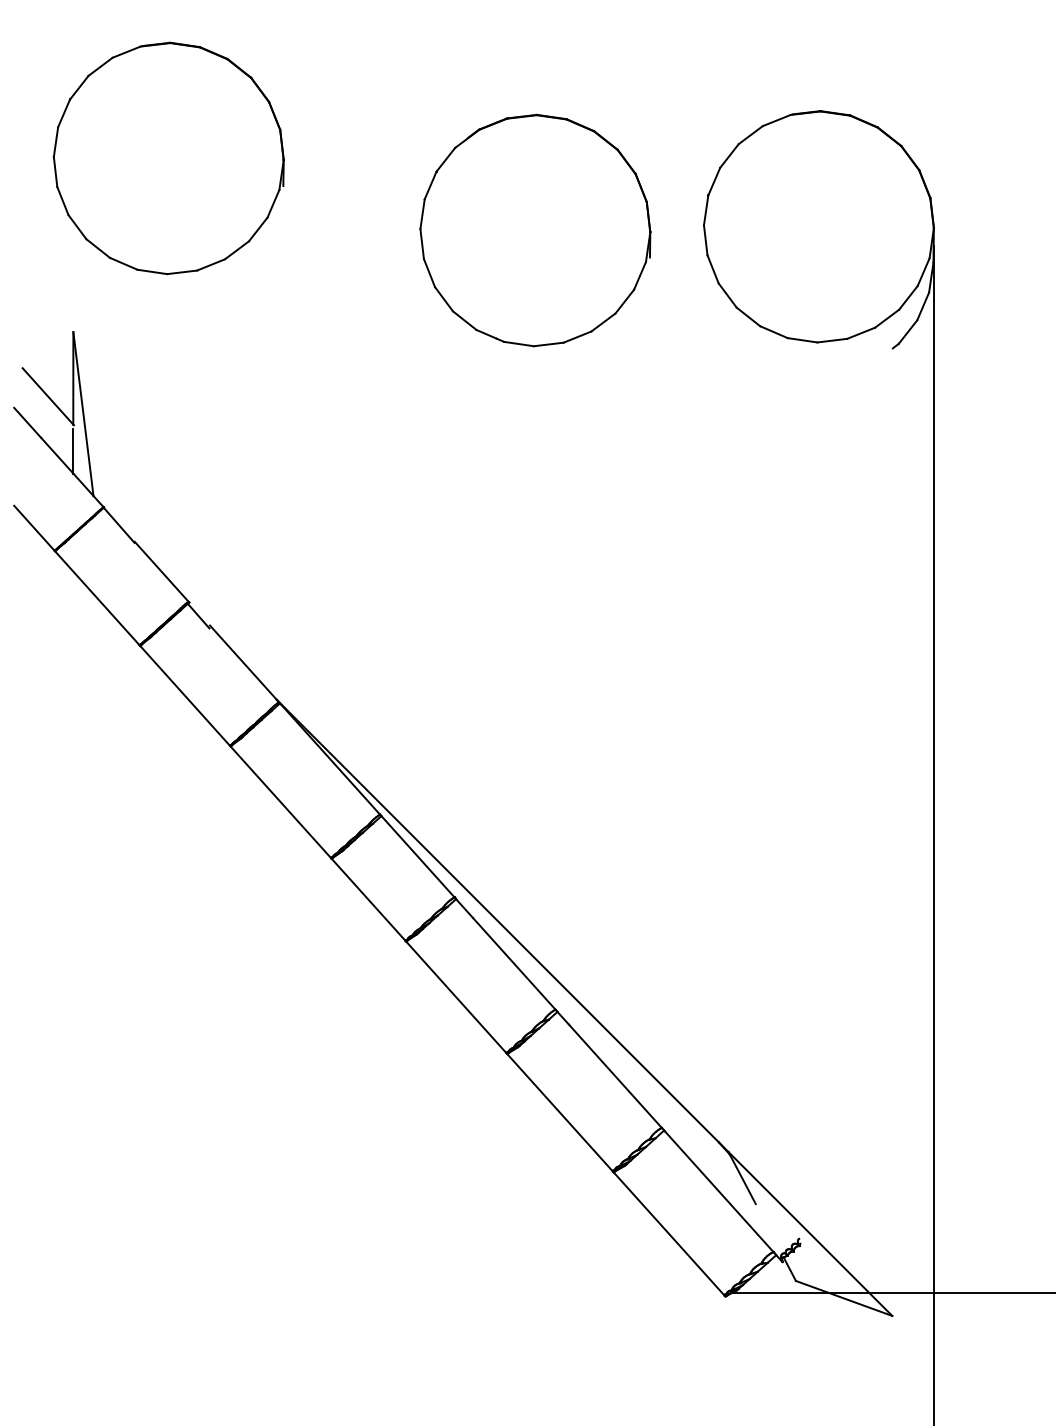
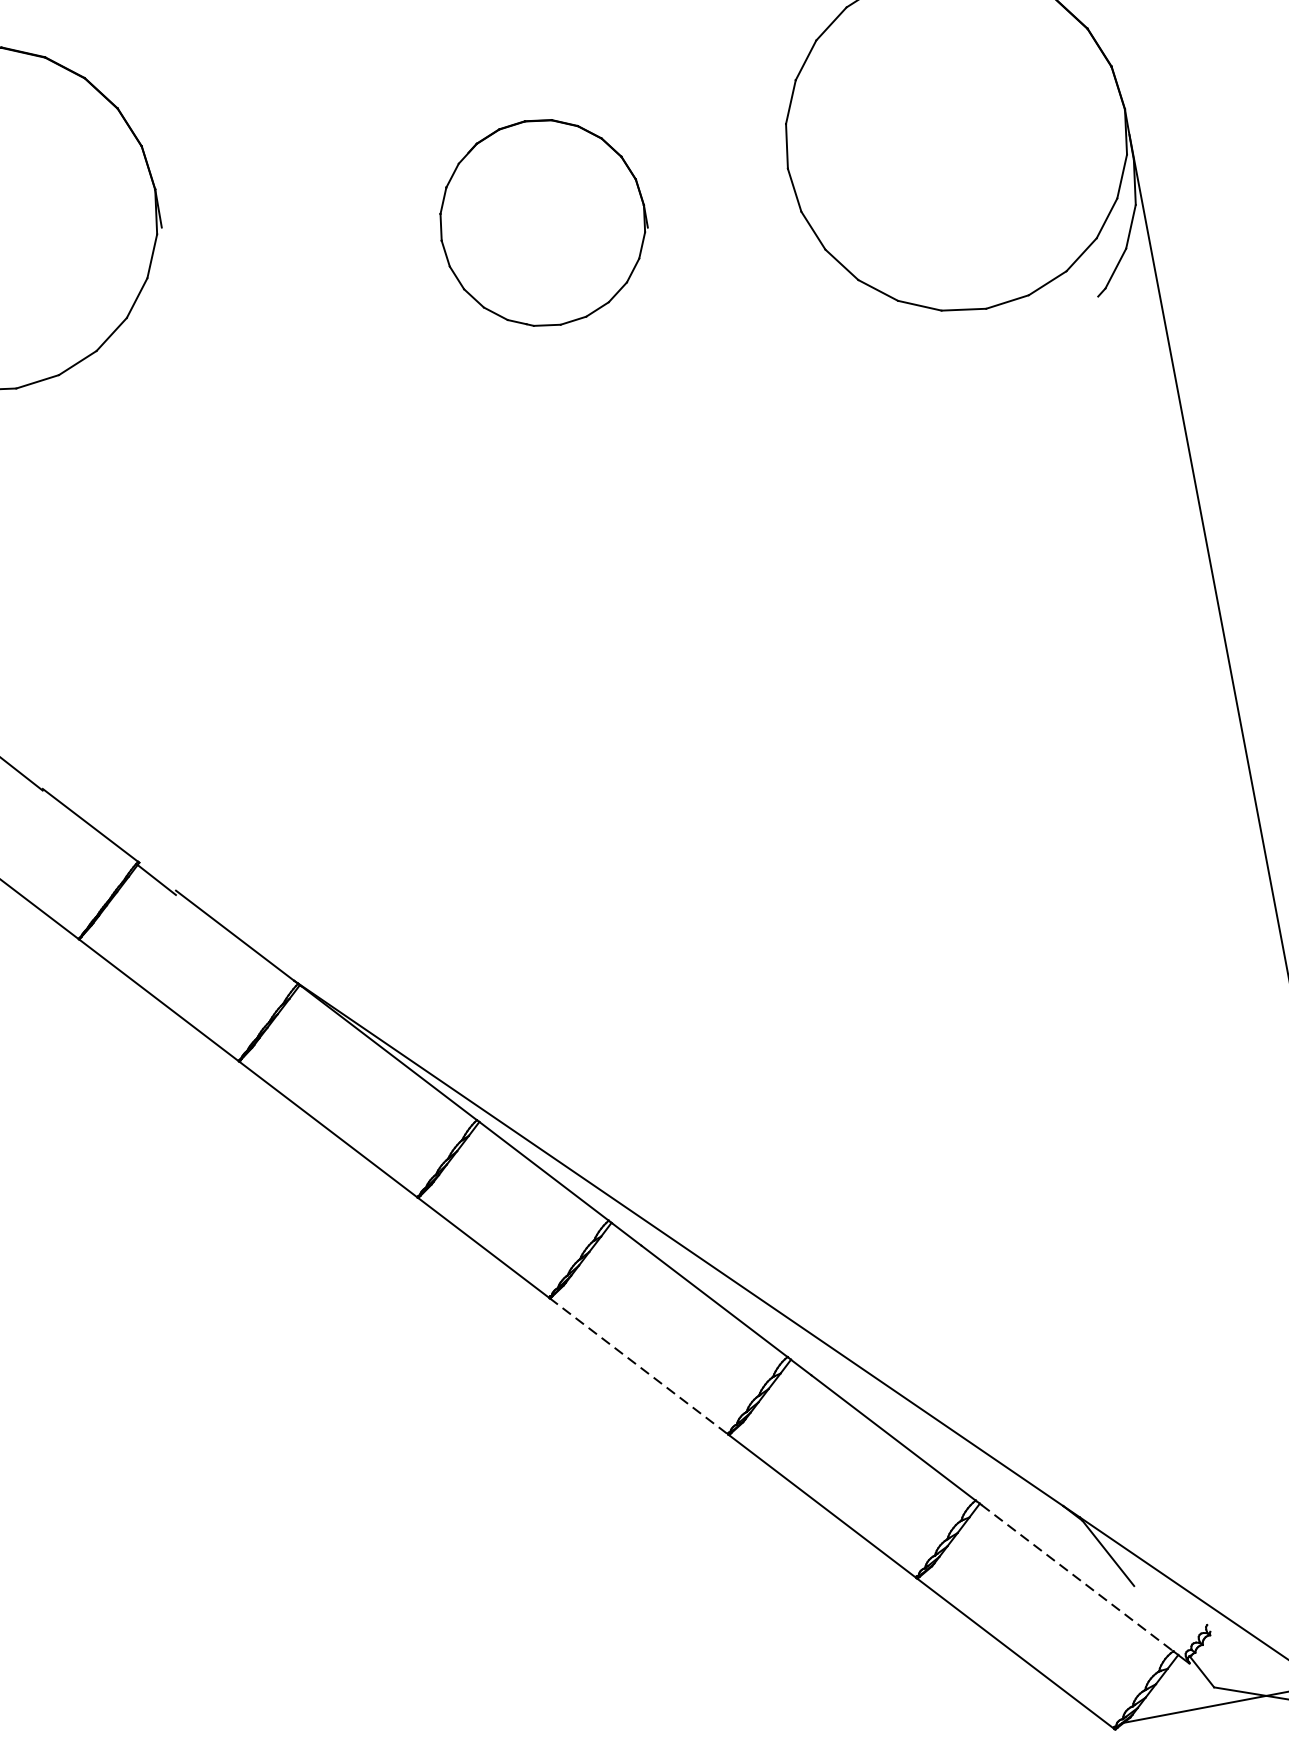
part: (535, 230) -> (542, 222), size x0.6
line: (456, 997) -> (639, 1366), solid -> dashed
line: (719, 1192) -> (1077, 1579), solid -> dashed

